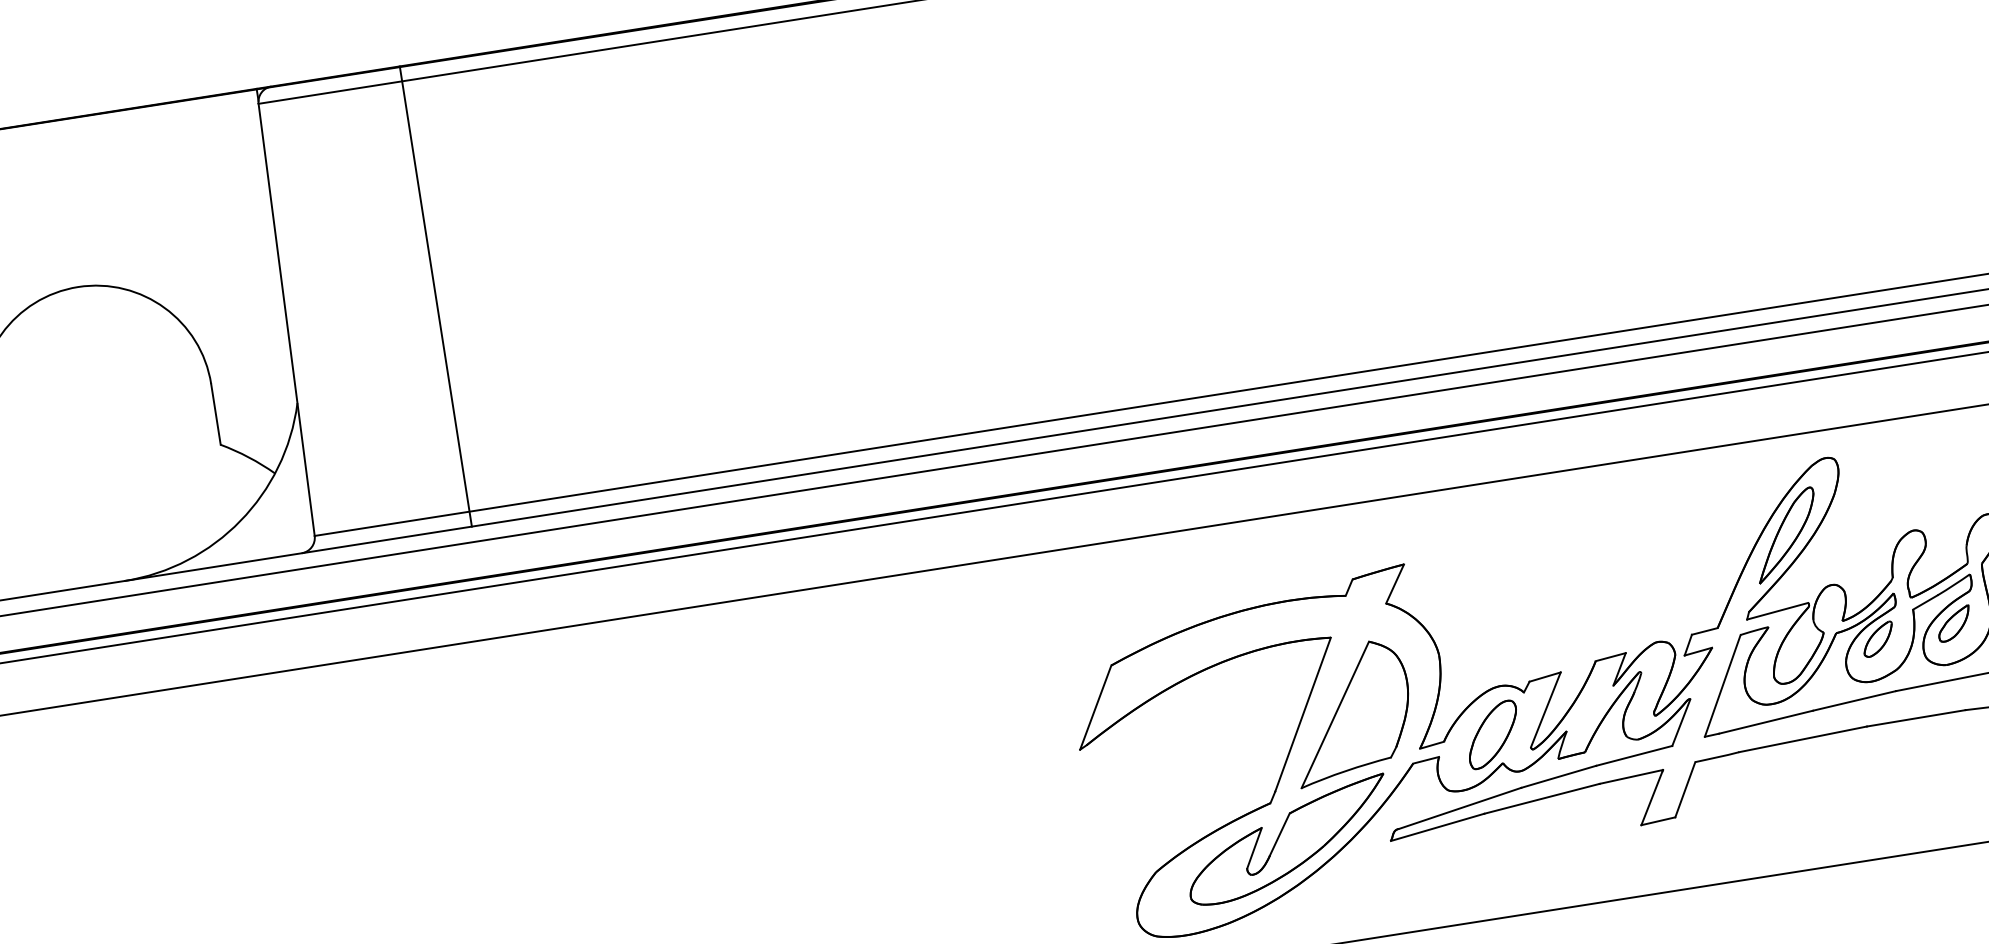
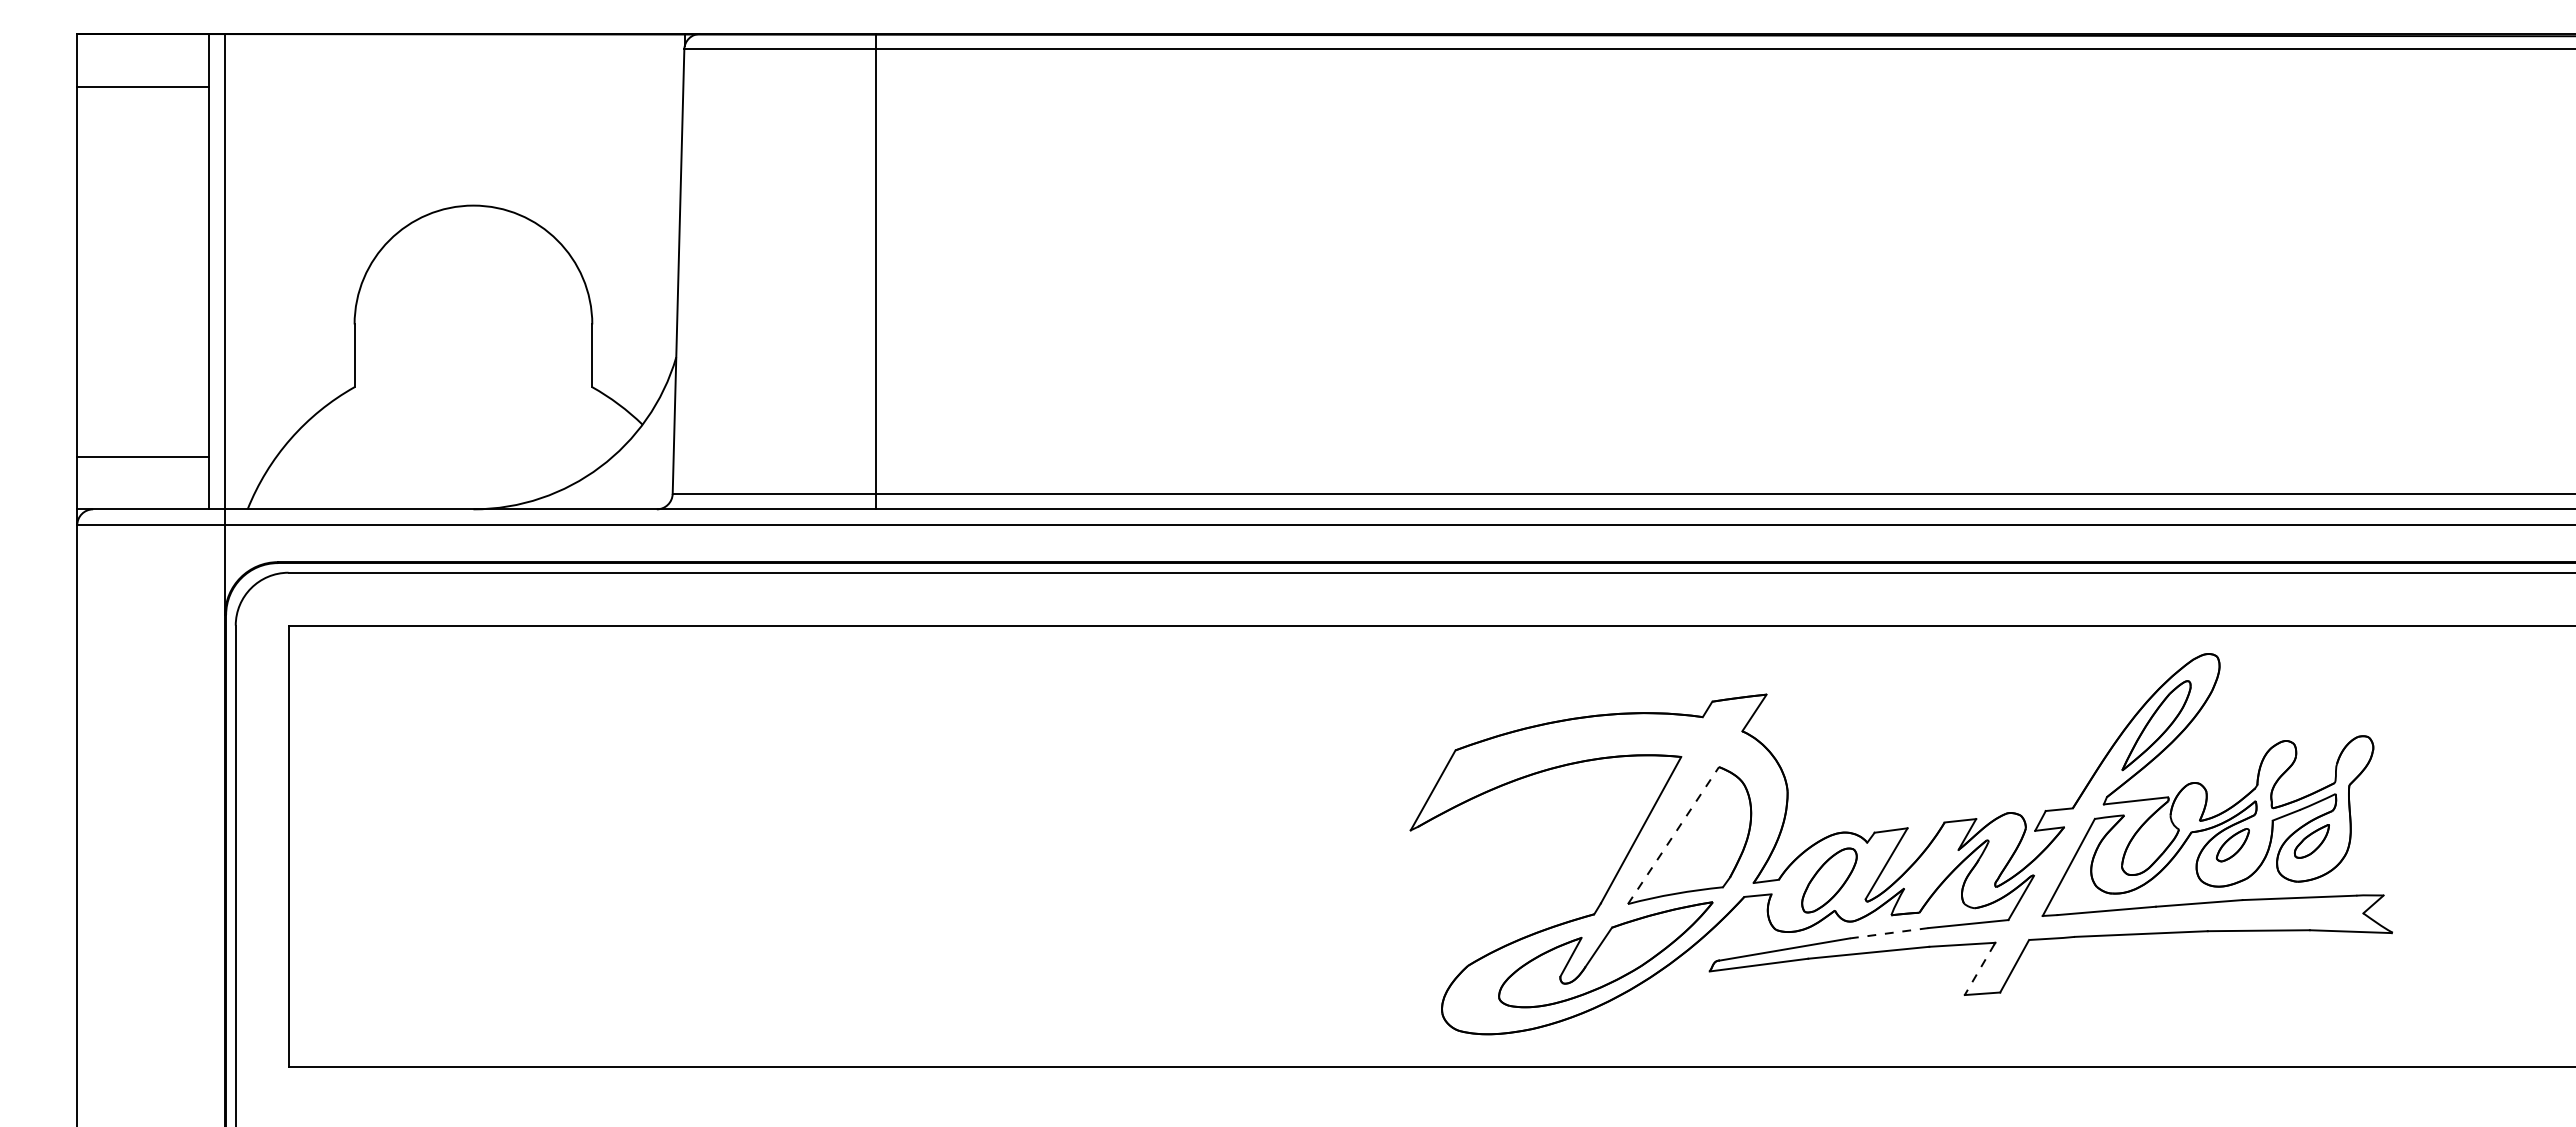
line: (435, 296) -> (875, 271), moved
line: (1335, 714) -> (1673, 835), solid -> dashed
line: (1559, 777) -> (1889, 933), solid -> dashed
line: (1651, 799) -> (1979, 970), solid -> dashed

